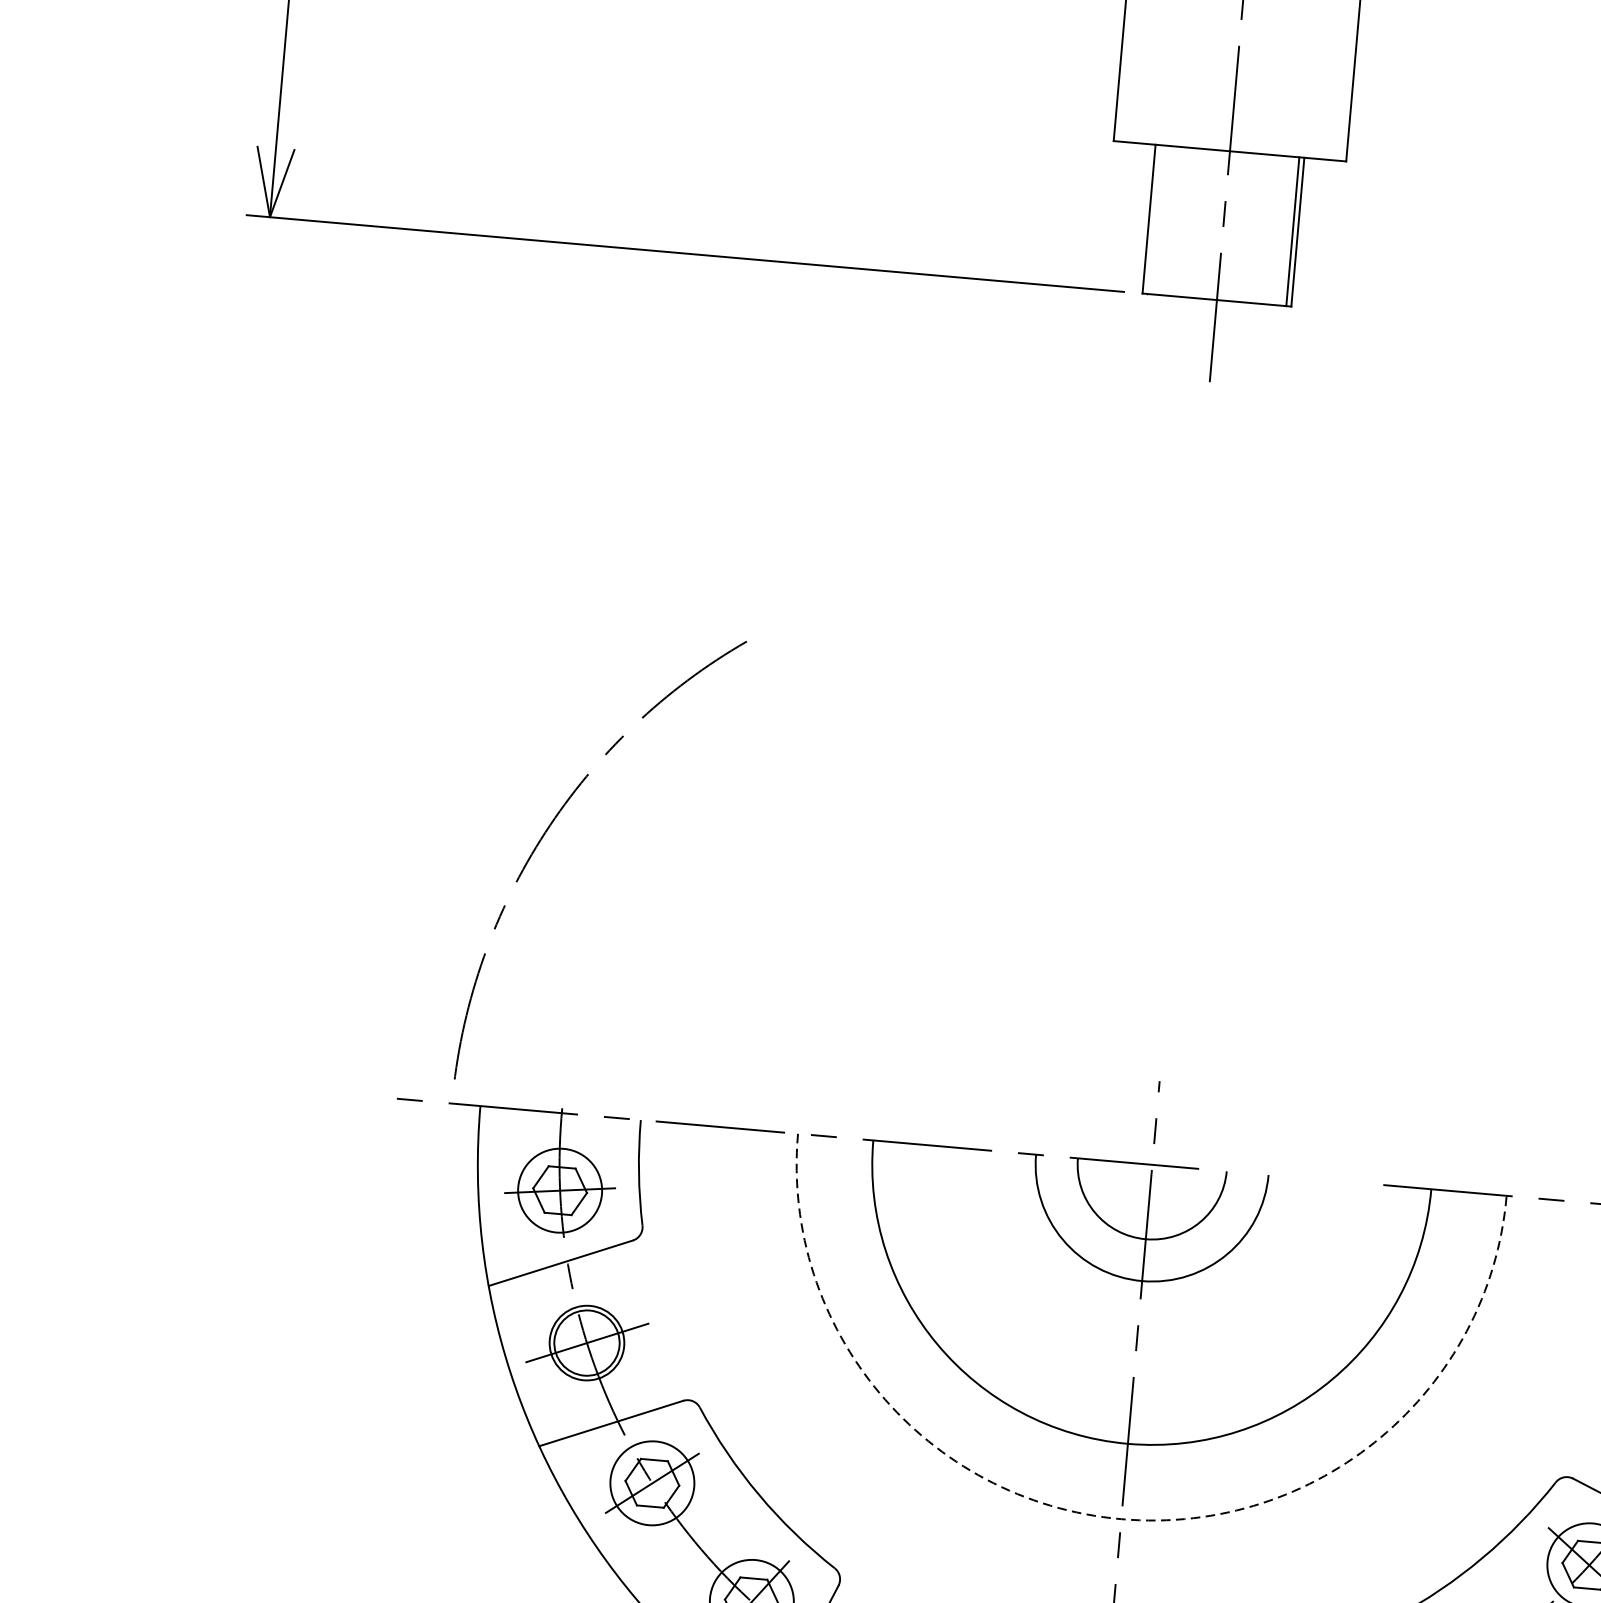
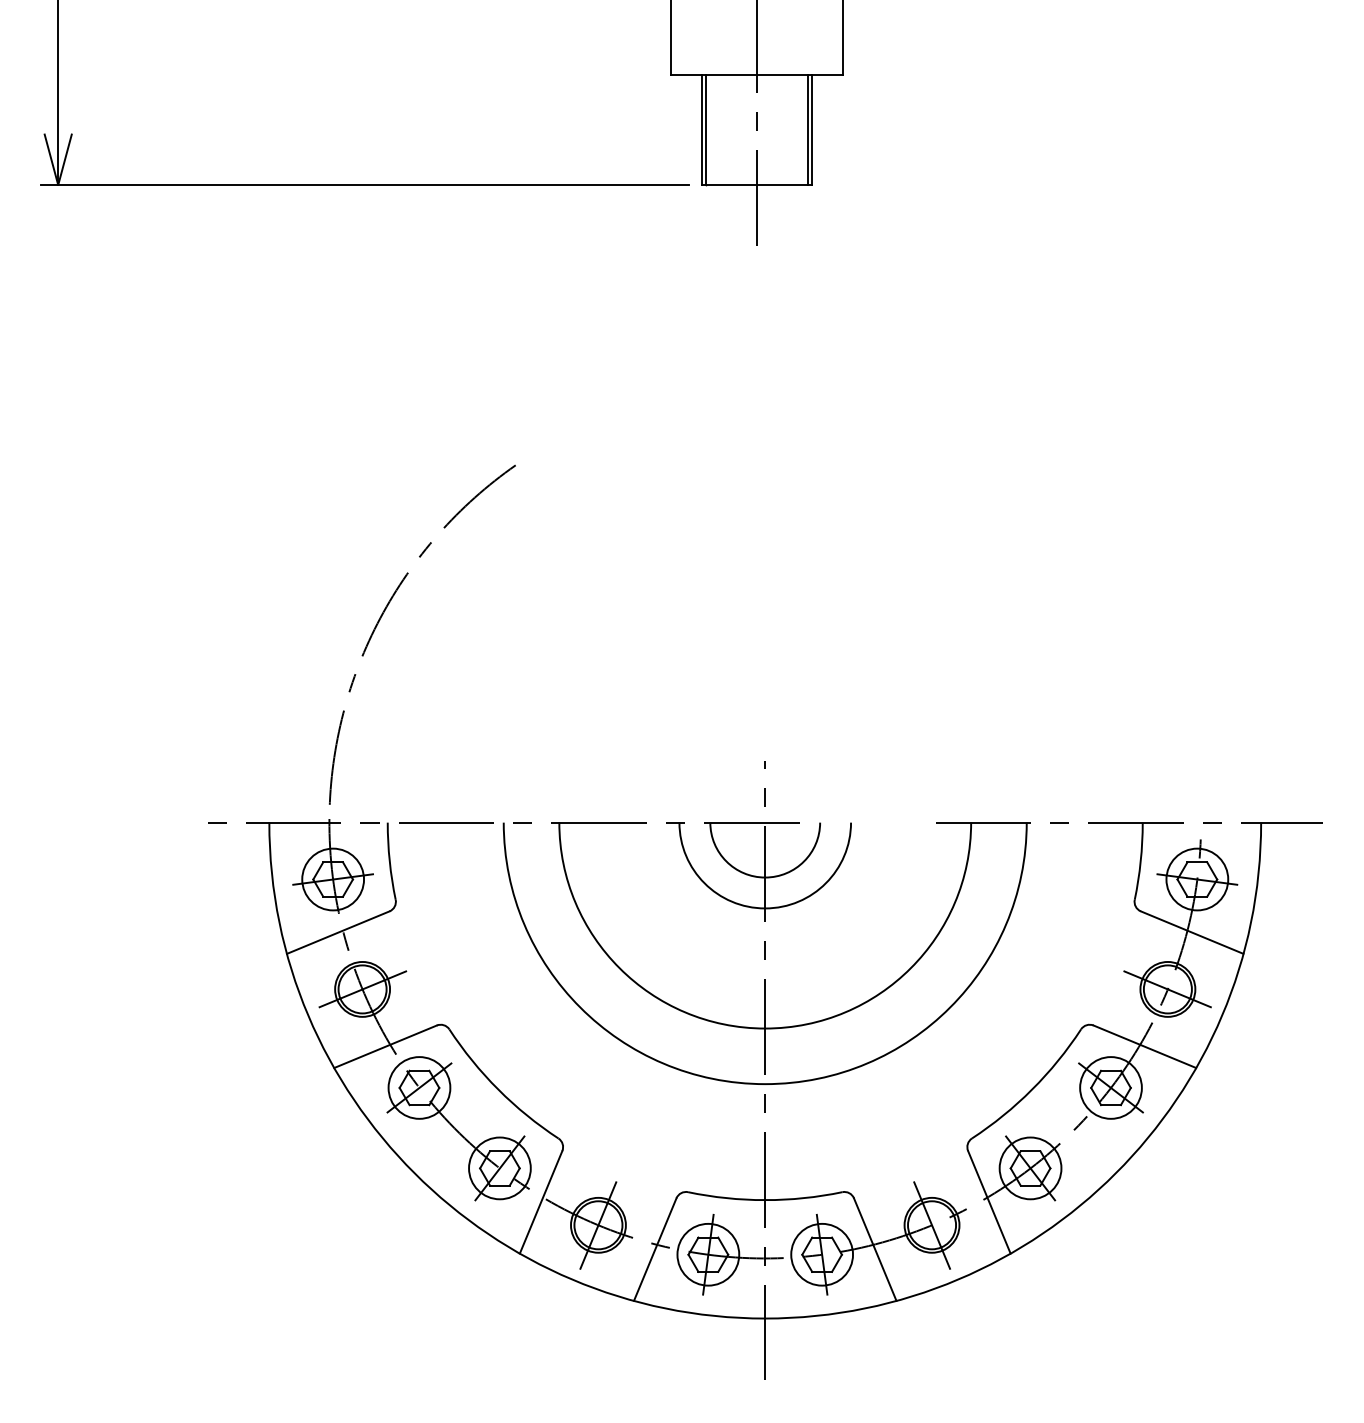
line: (1153, 219) -> (705, 130), added
arc: (550, 827) -> (383, 614), moved
arc: (1121, 1519) -> (765, 1084), dashed -> solid

